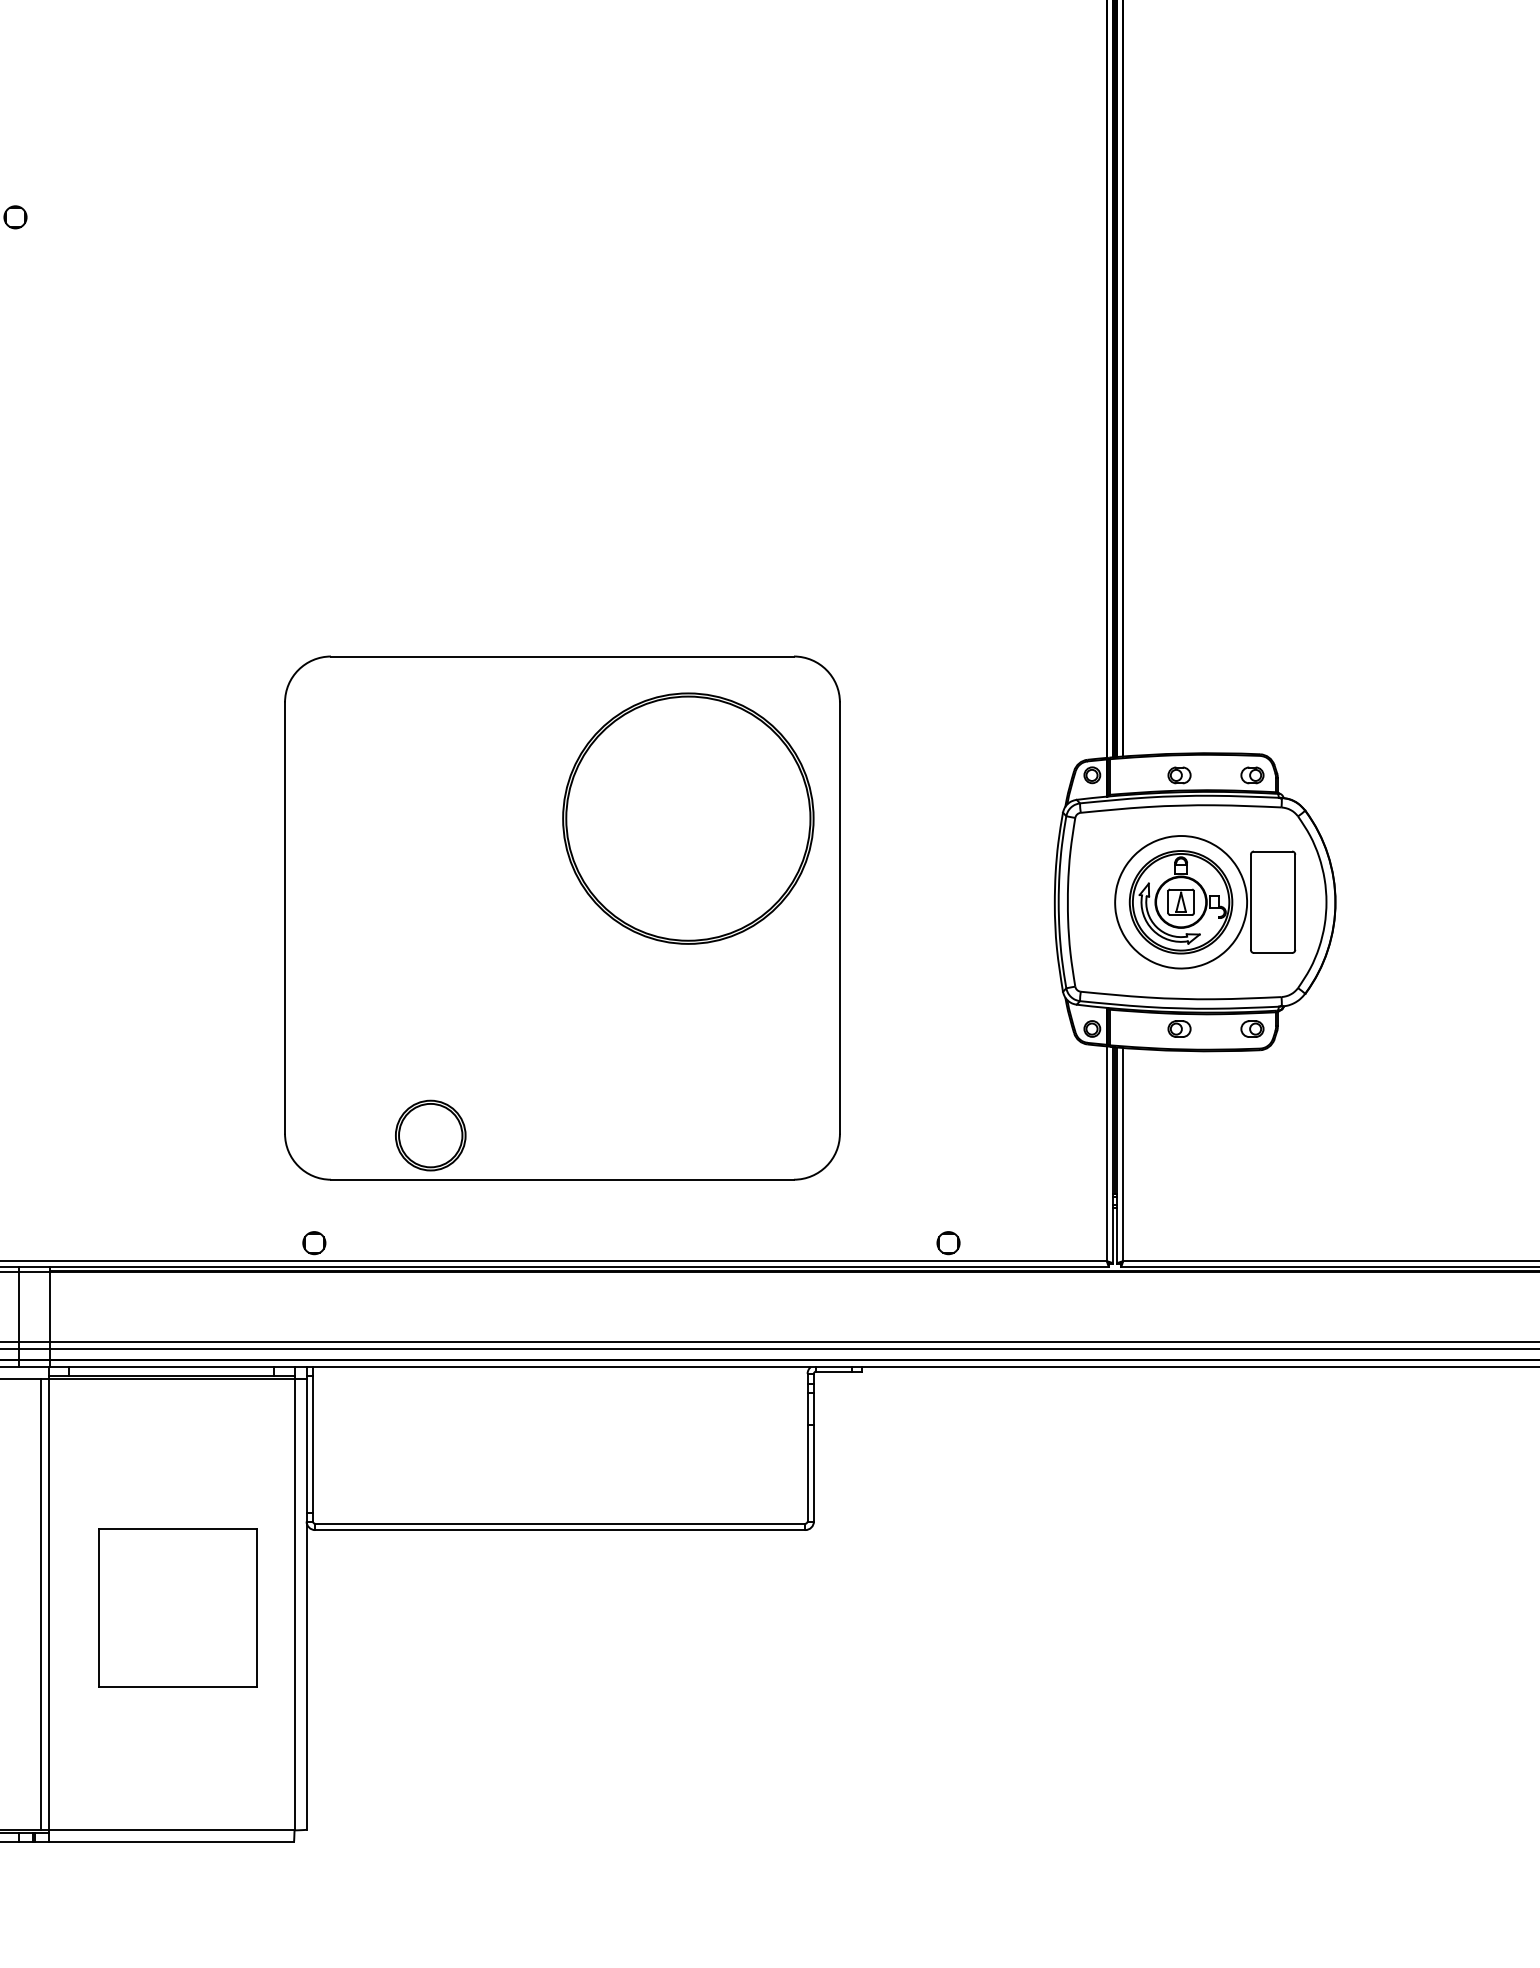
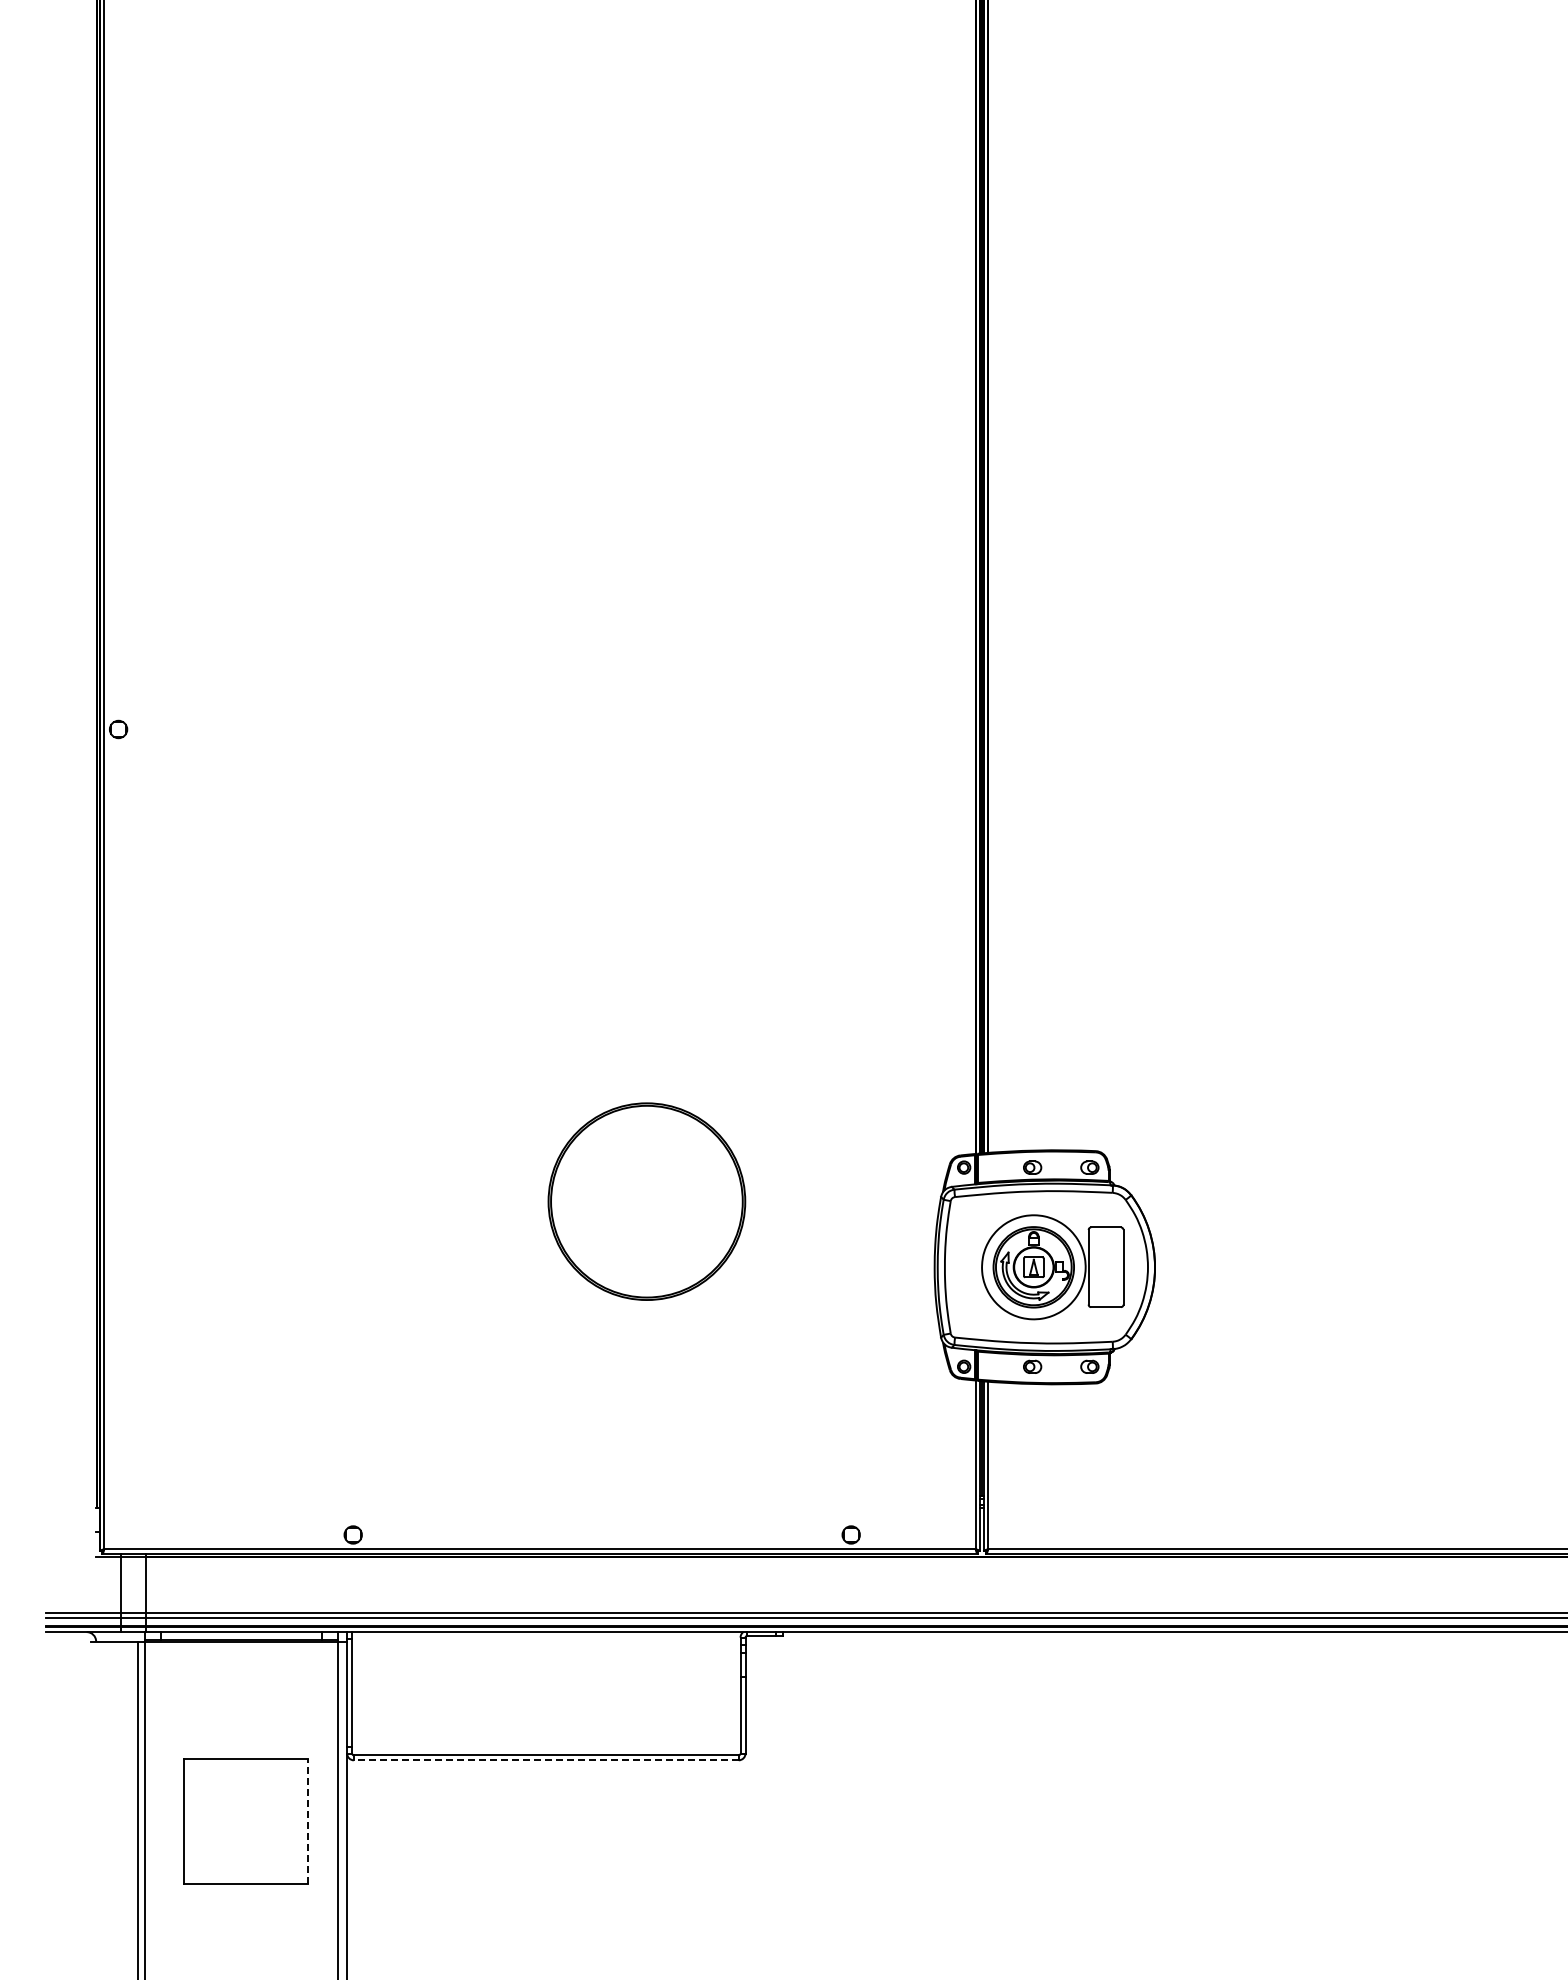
part: (561, 917) -> (547, 1279), removed
line: (559, 1530) -> (545, 1760), solid -> dashed
line: (257, 1606) -> (308, 1820), solid -> dashed

